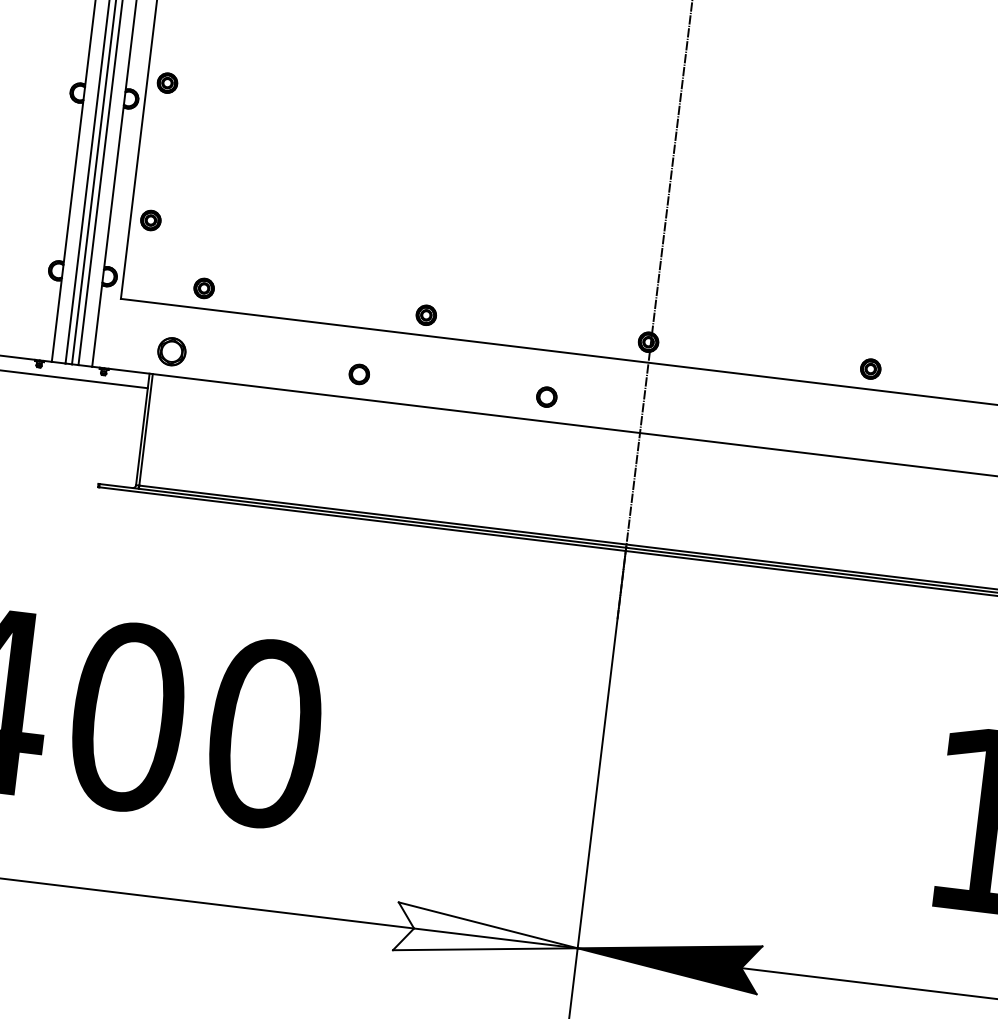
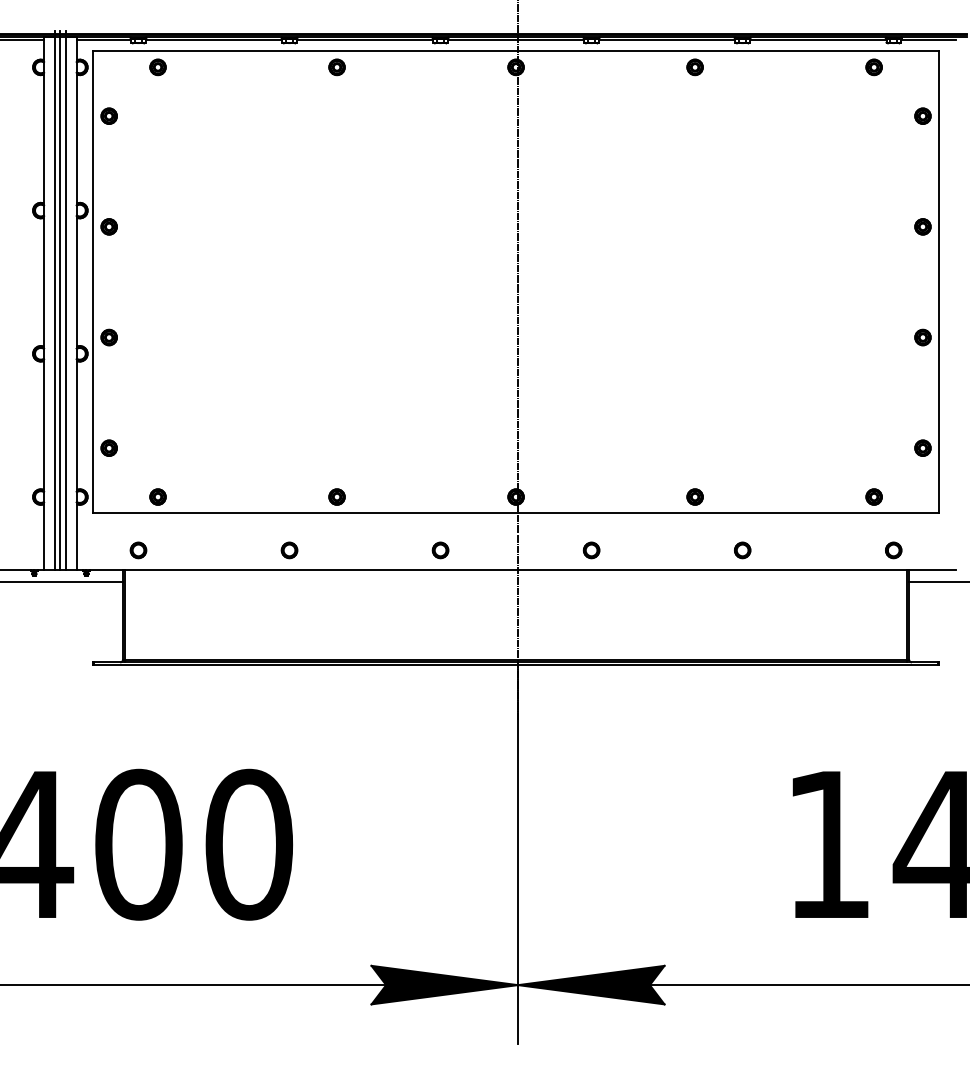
part: (171, 351) -> (138, 550), size x0.71
part: (734, 419) -> (591, 550), added
part: (921, 442) -> (742, 550), added
fill: (486, 936) -> (444, 984), added

